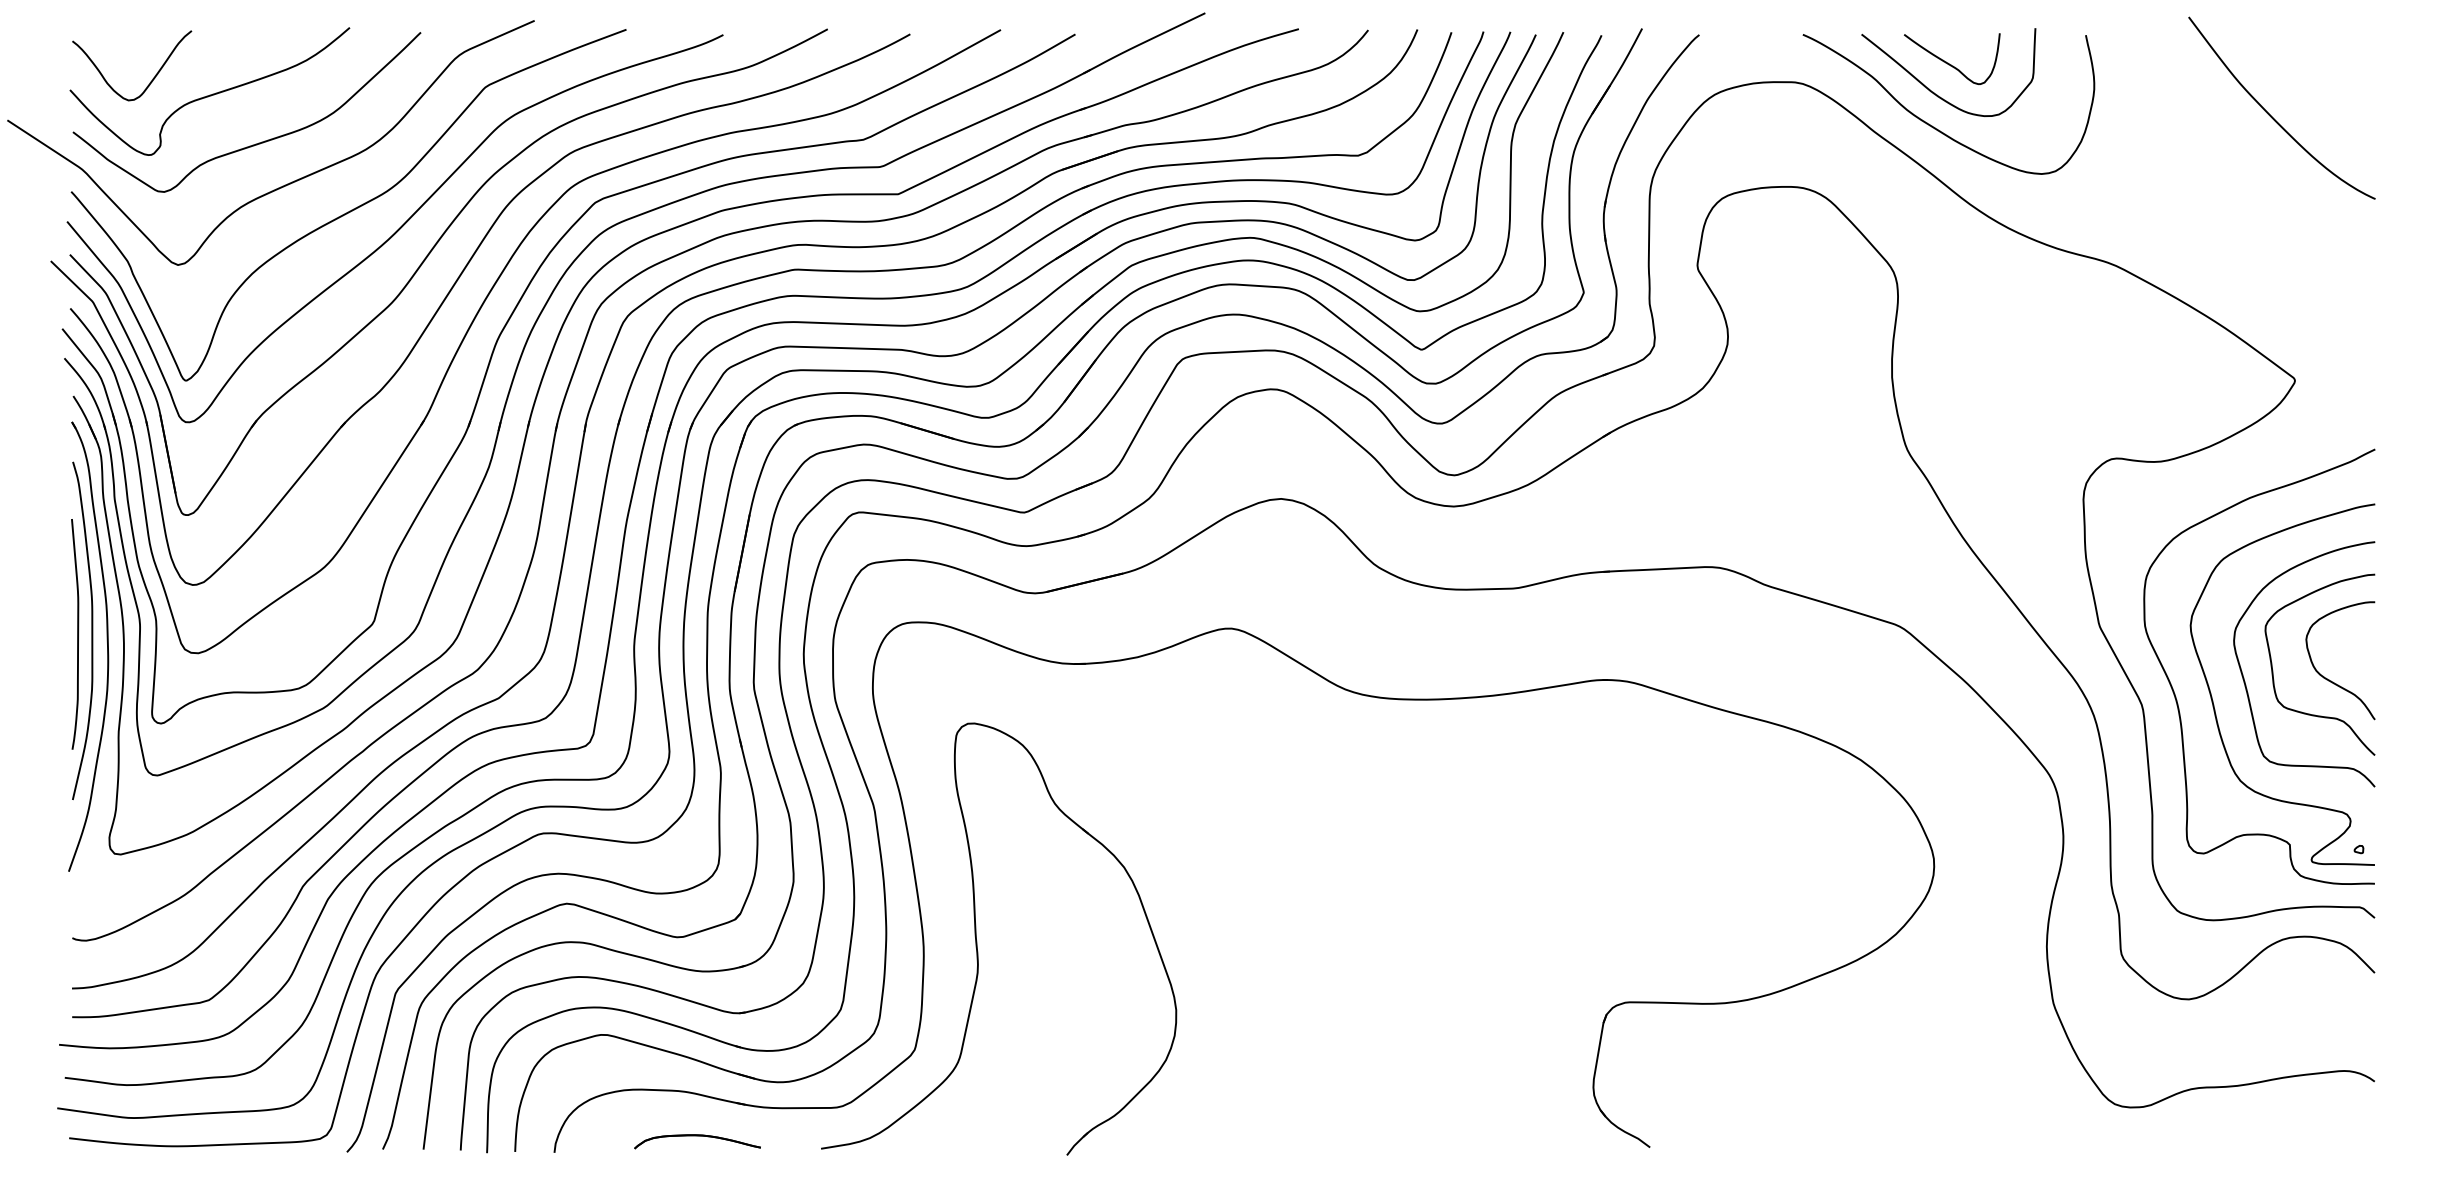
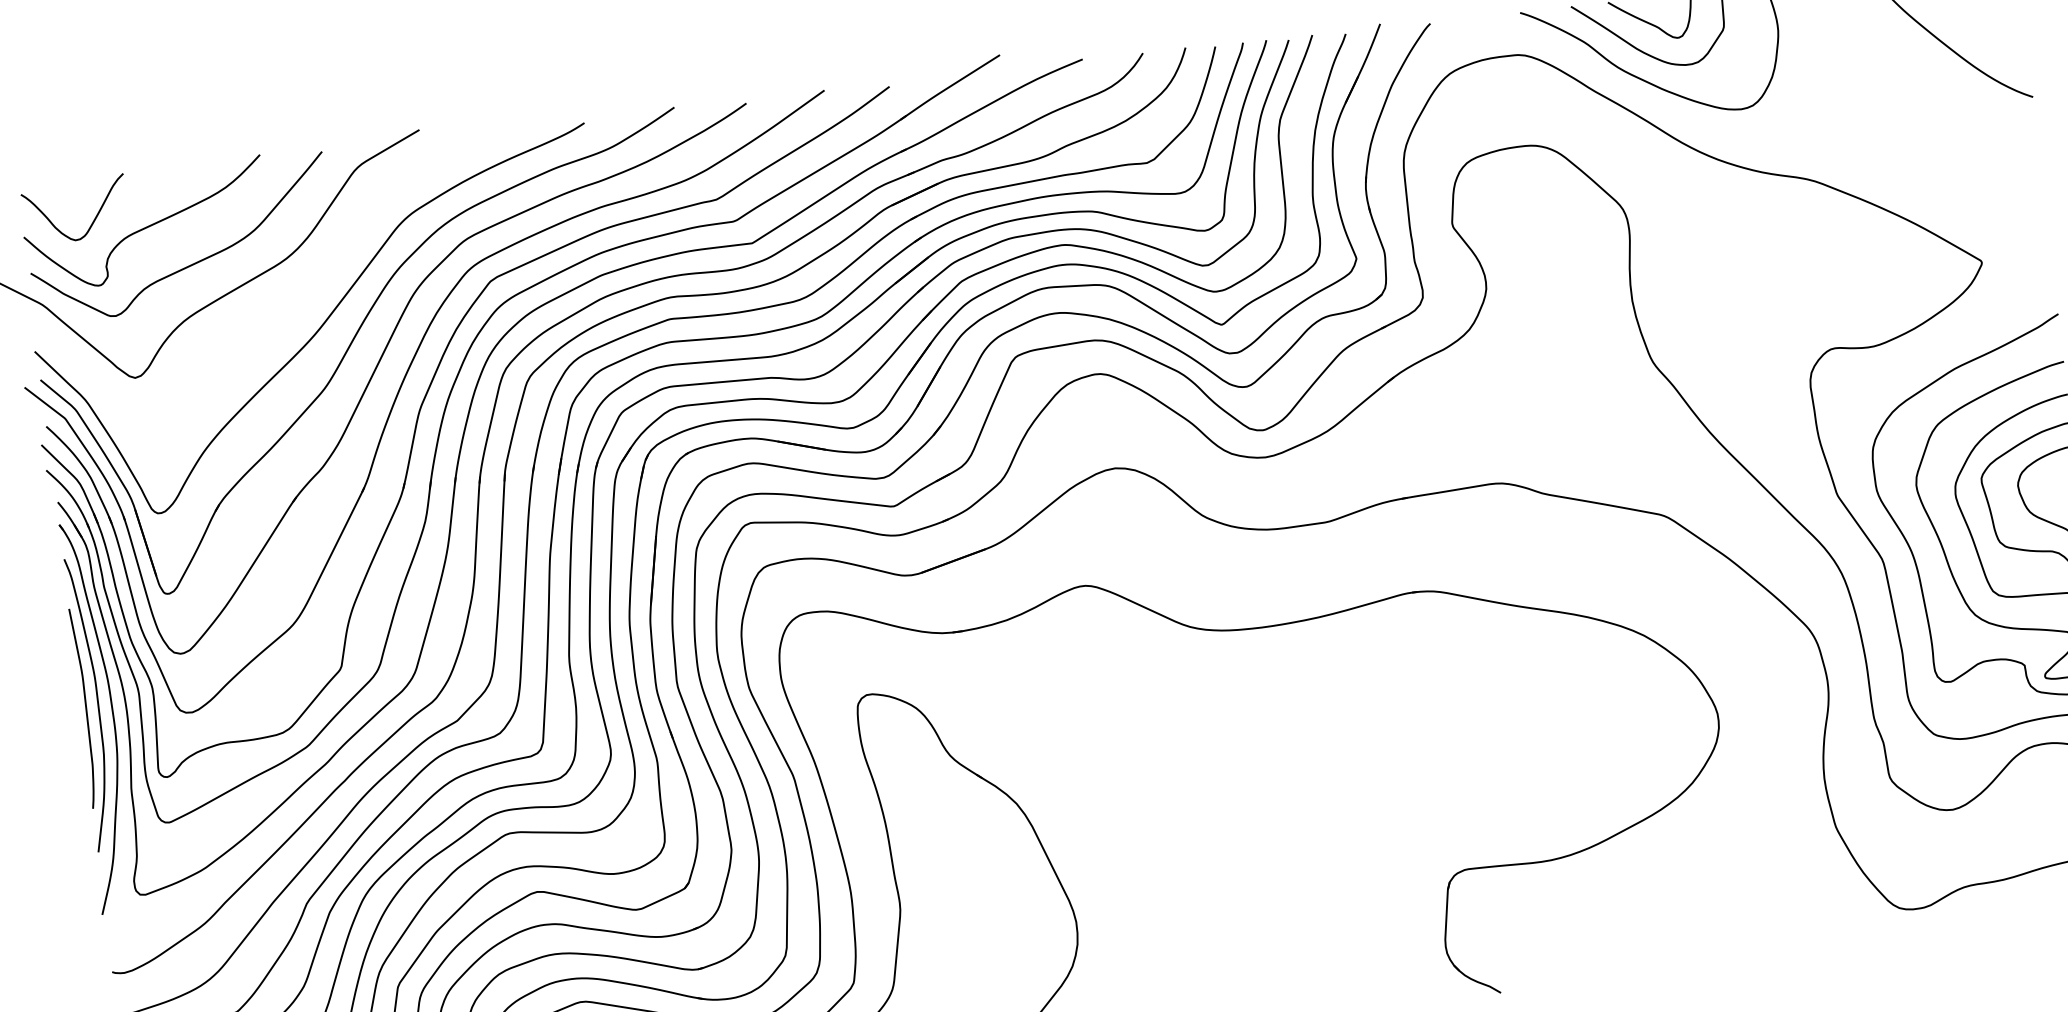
curve: (351, 209) -> (279, 312), removed

